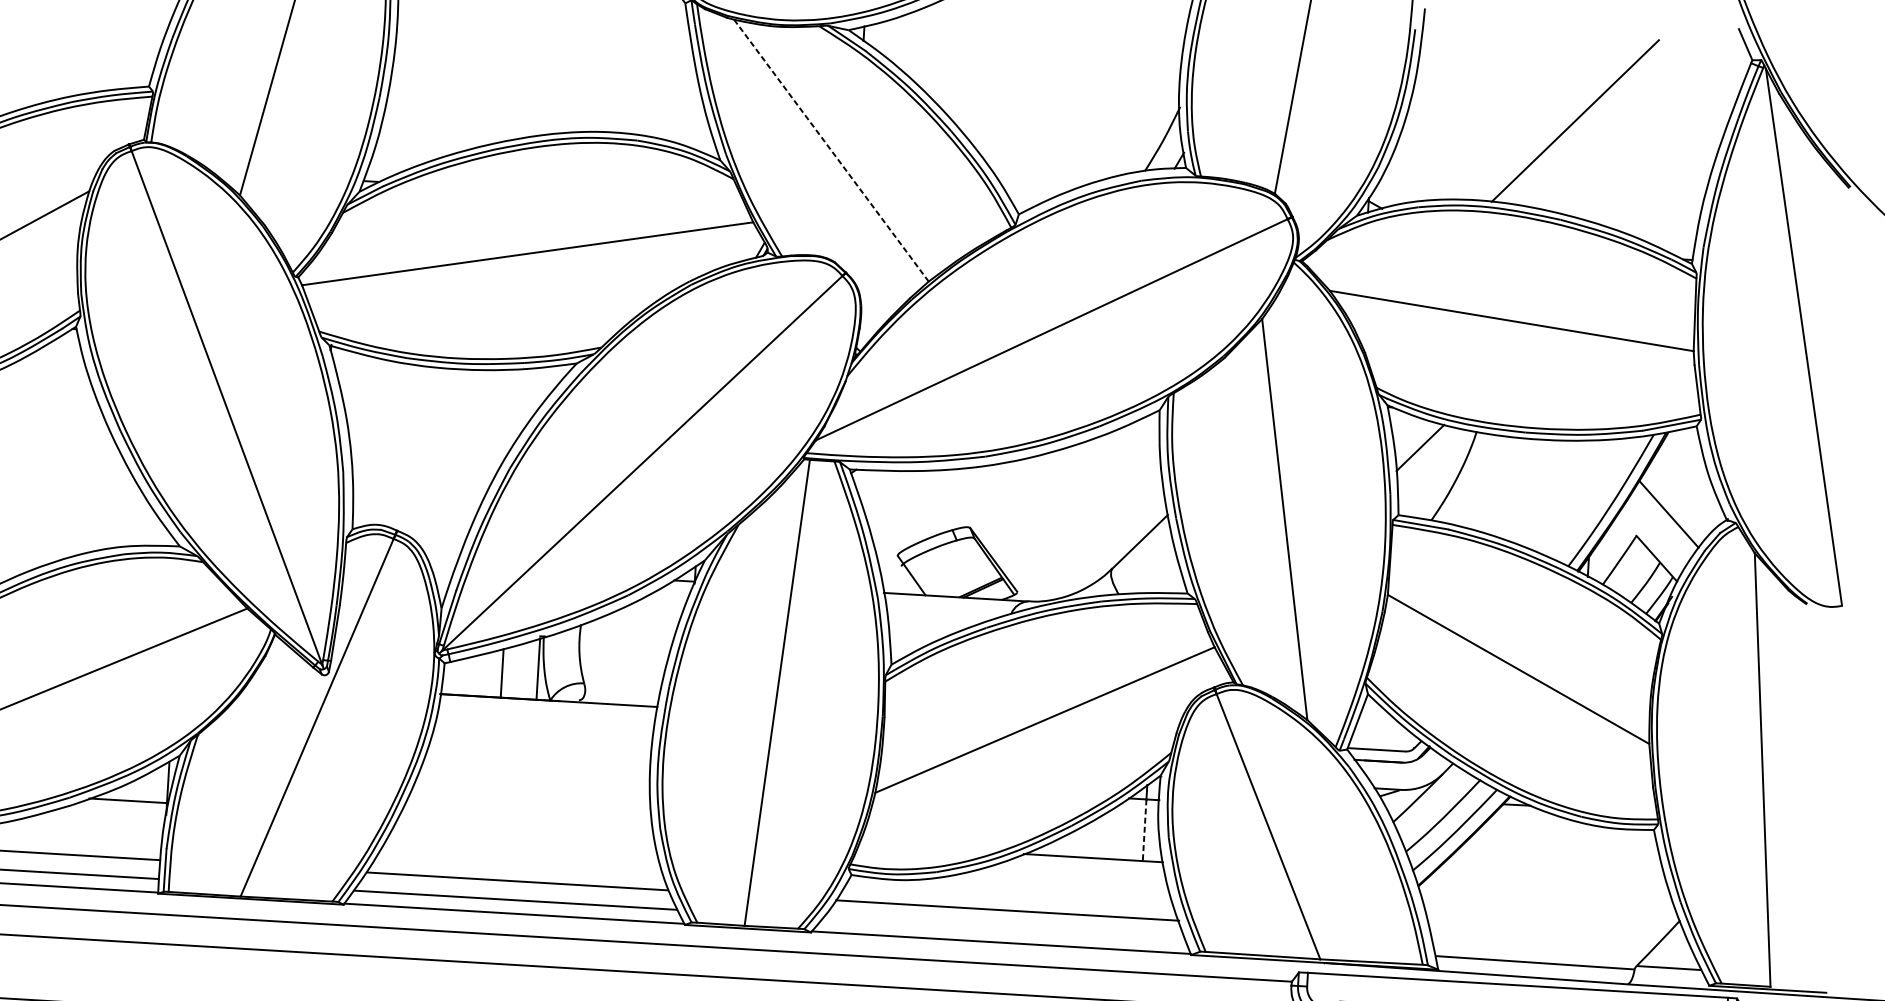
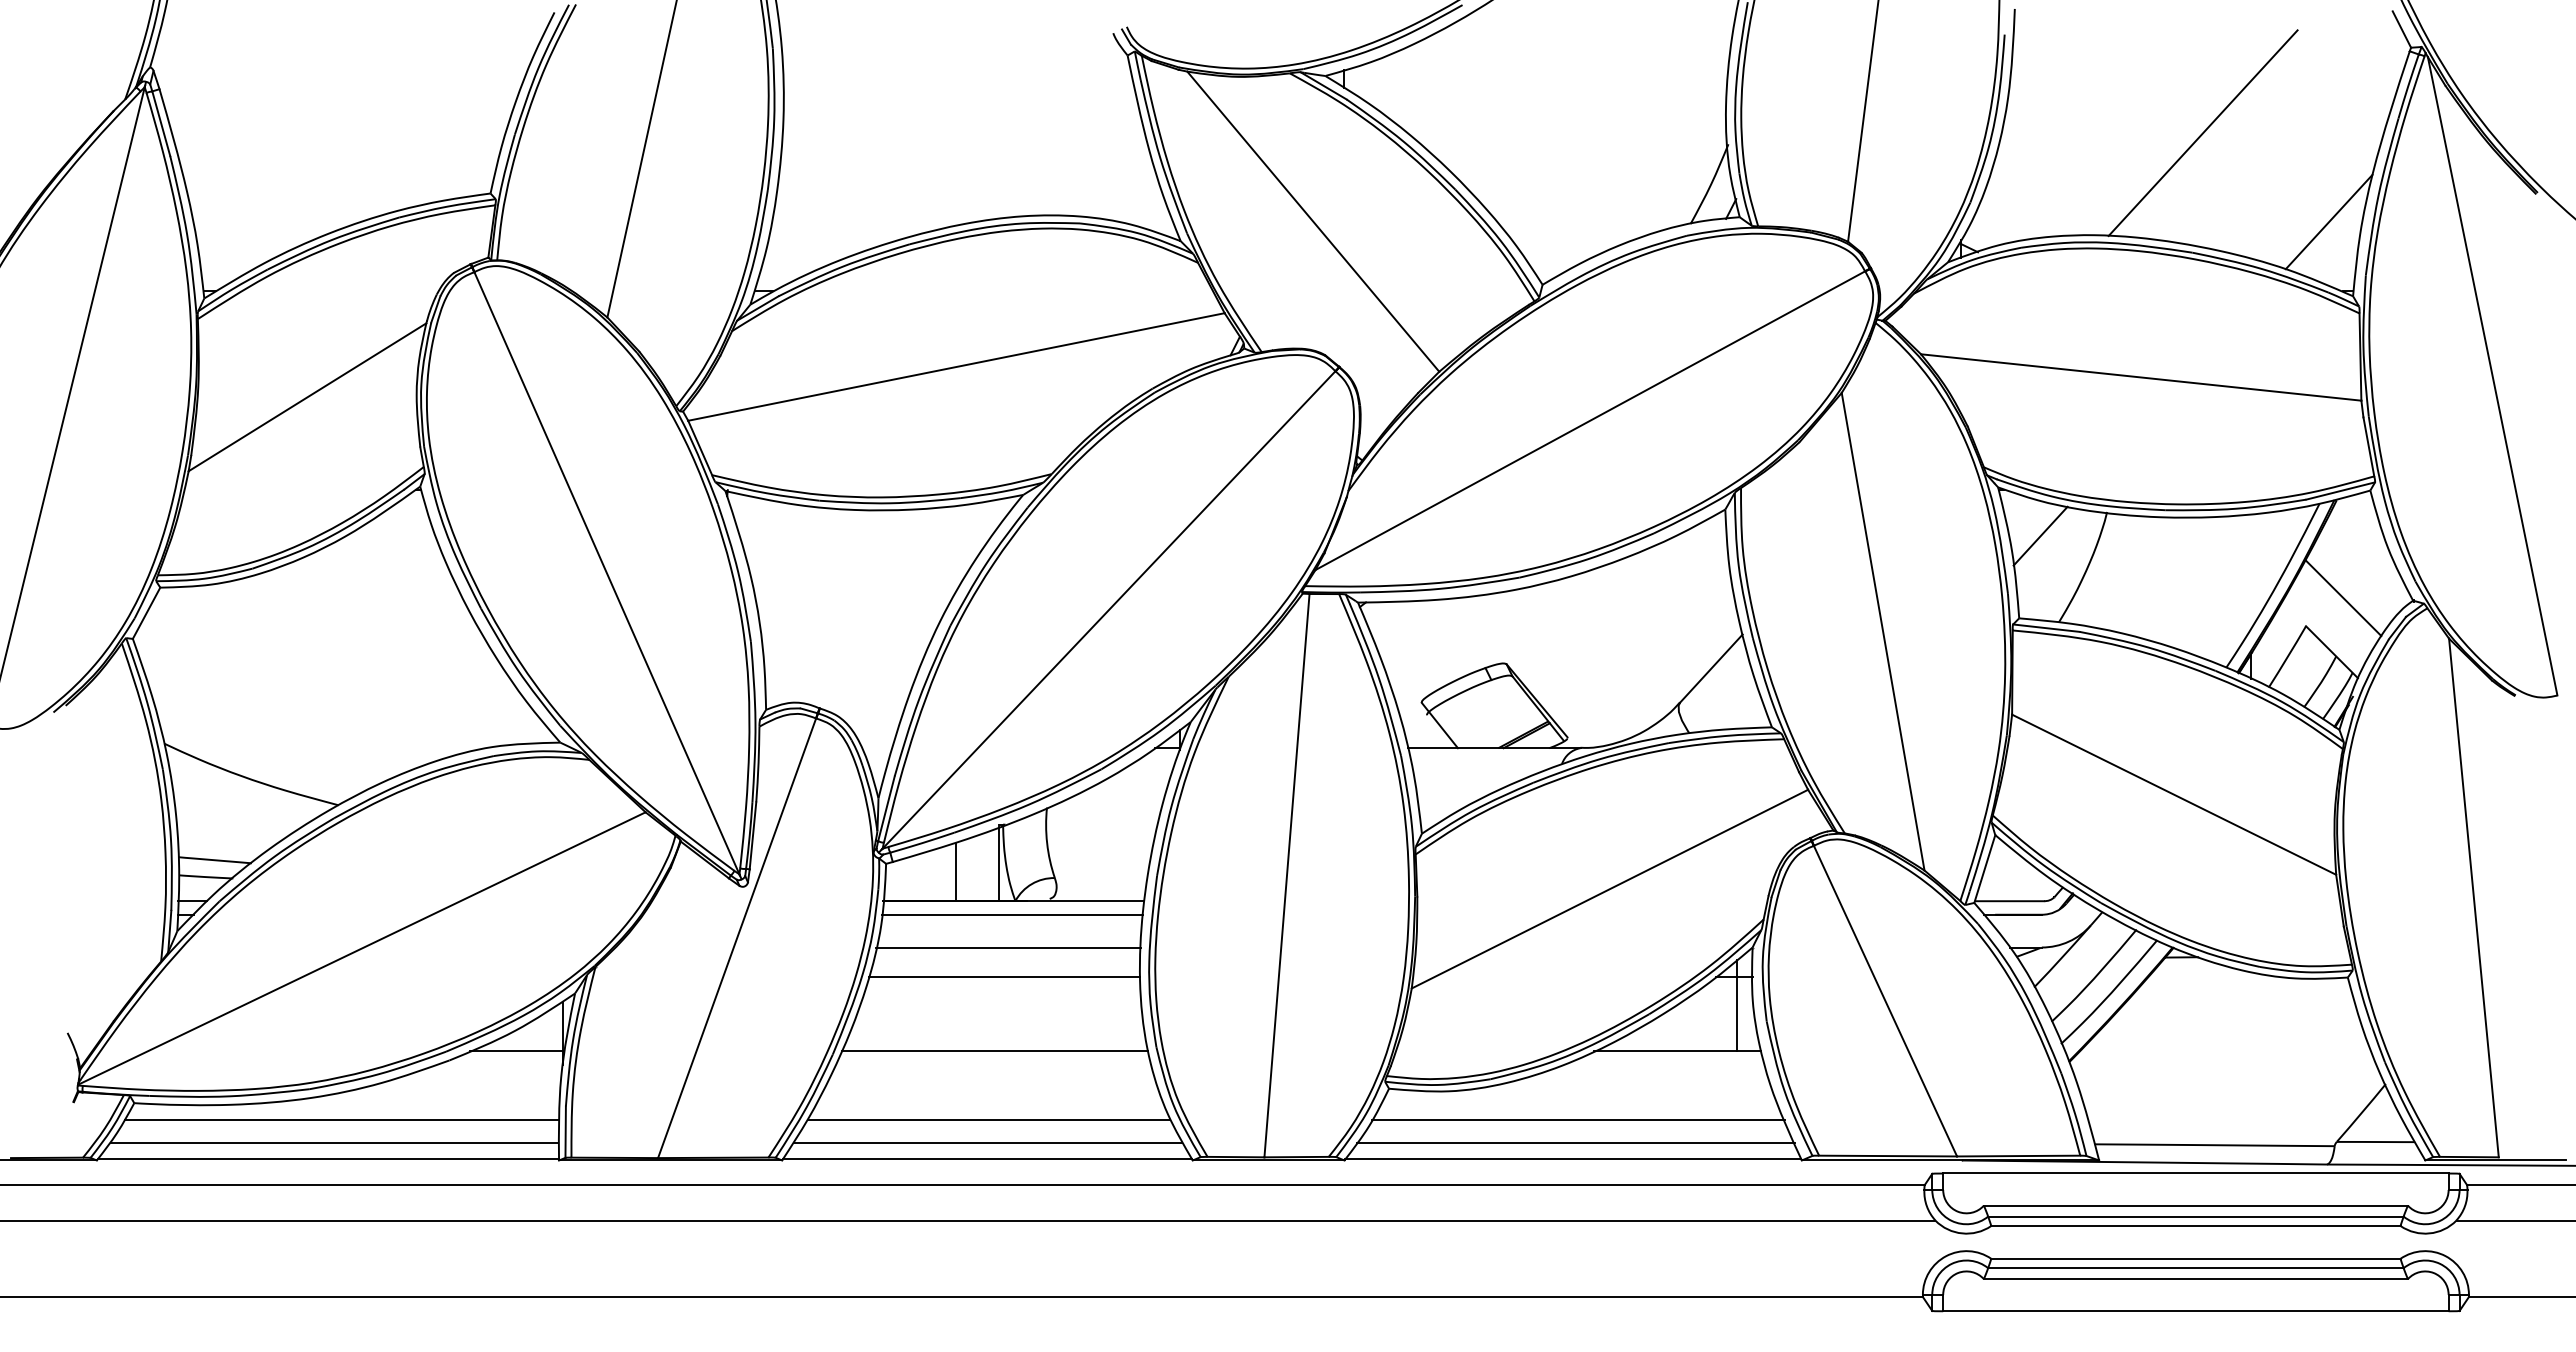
line: (831, 150) -> (1313, 221), dashed -> solid
line: (1675, 200) -> (2328, 221), added
line: (547, 711) -> (1012, 914), added
line: (542, 738) -> (1008, 947), added
line: (537, 763) -> (1004, 977), added
line: (525, 824) -> (994, 1051), added
line: (1144, 830) -> (1737, 1014), dashed -> solid
line: (1003, 928) -> (1575, 1142), added

